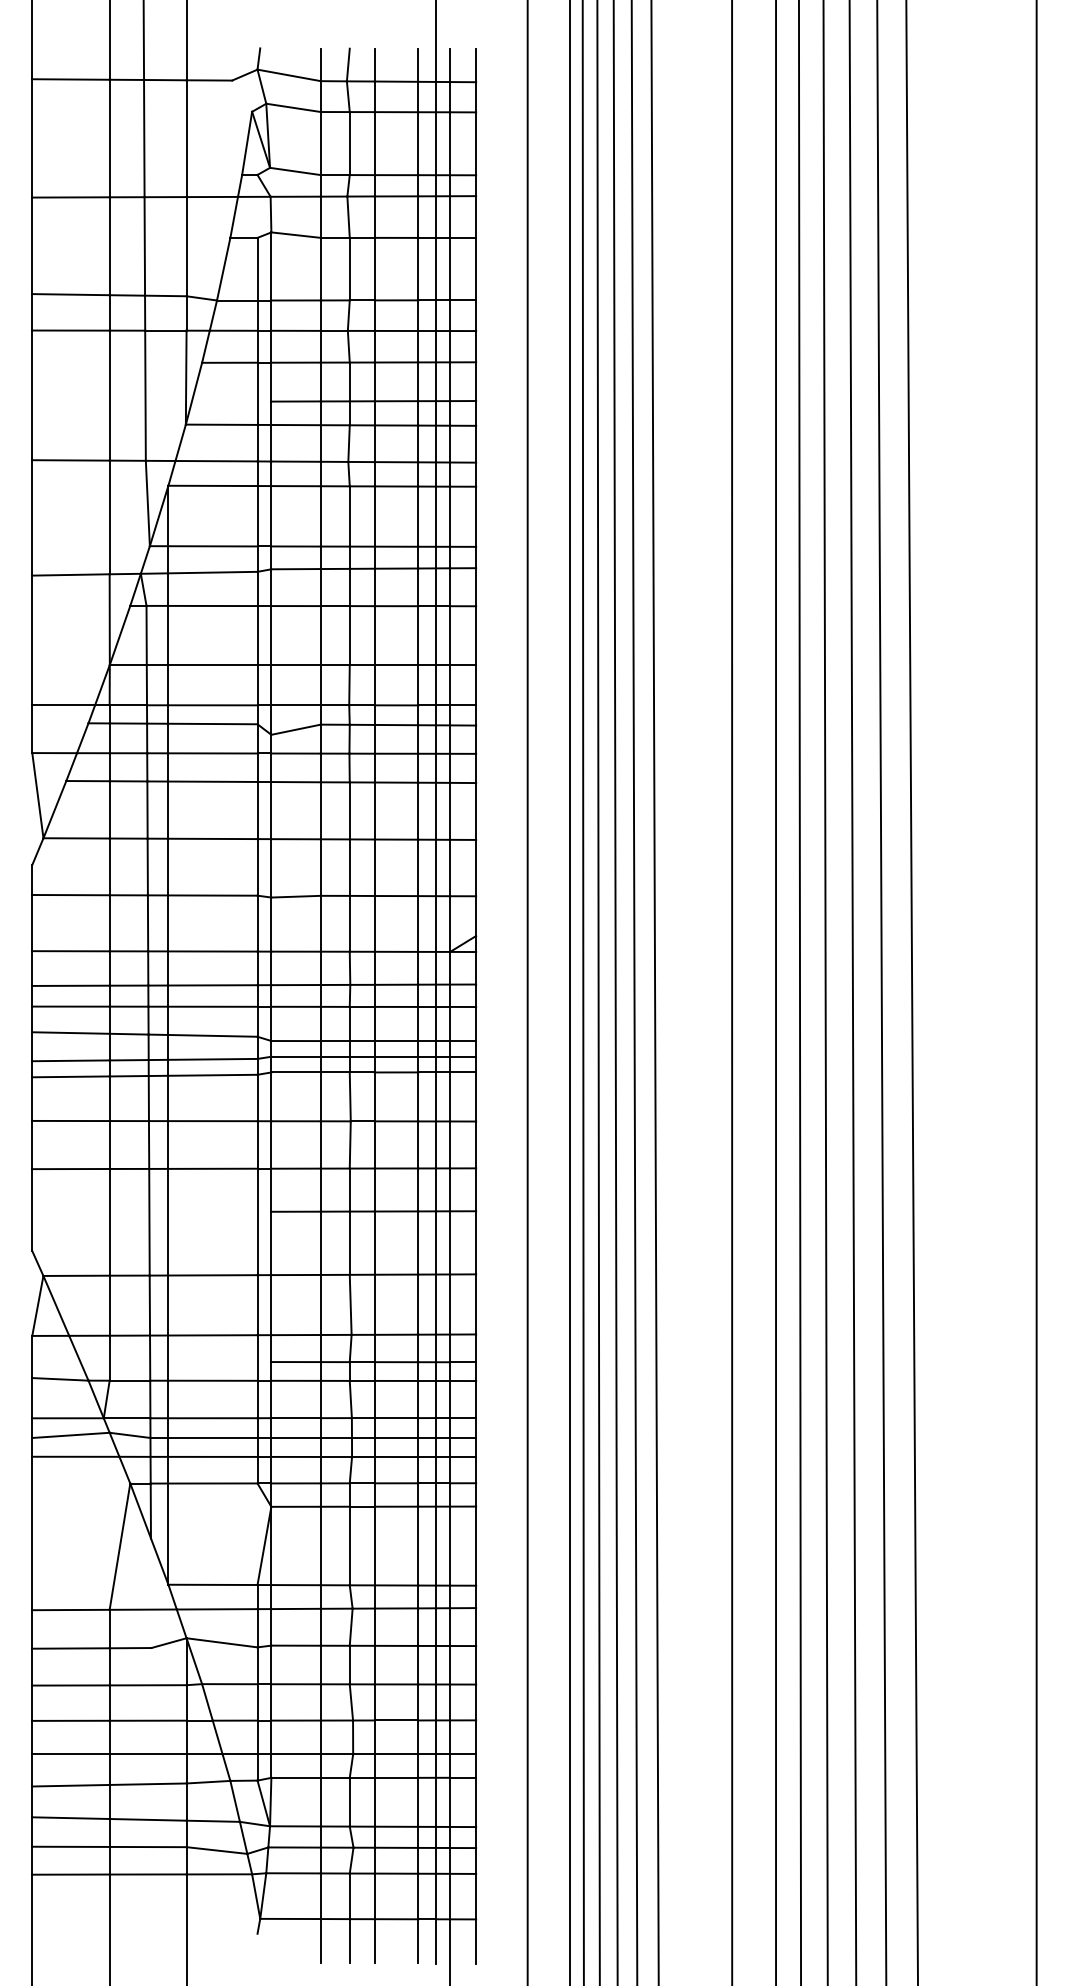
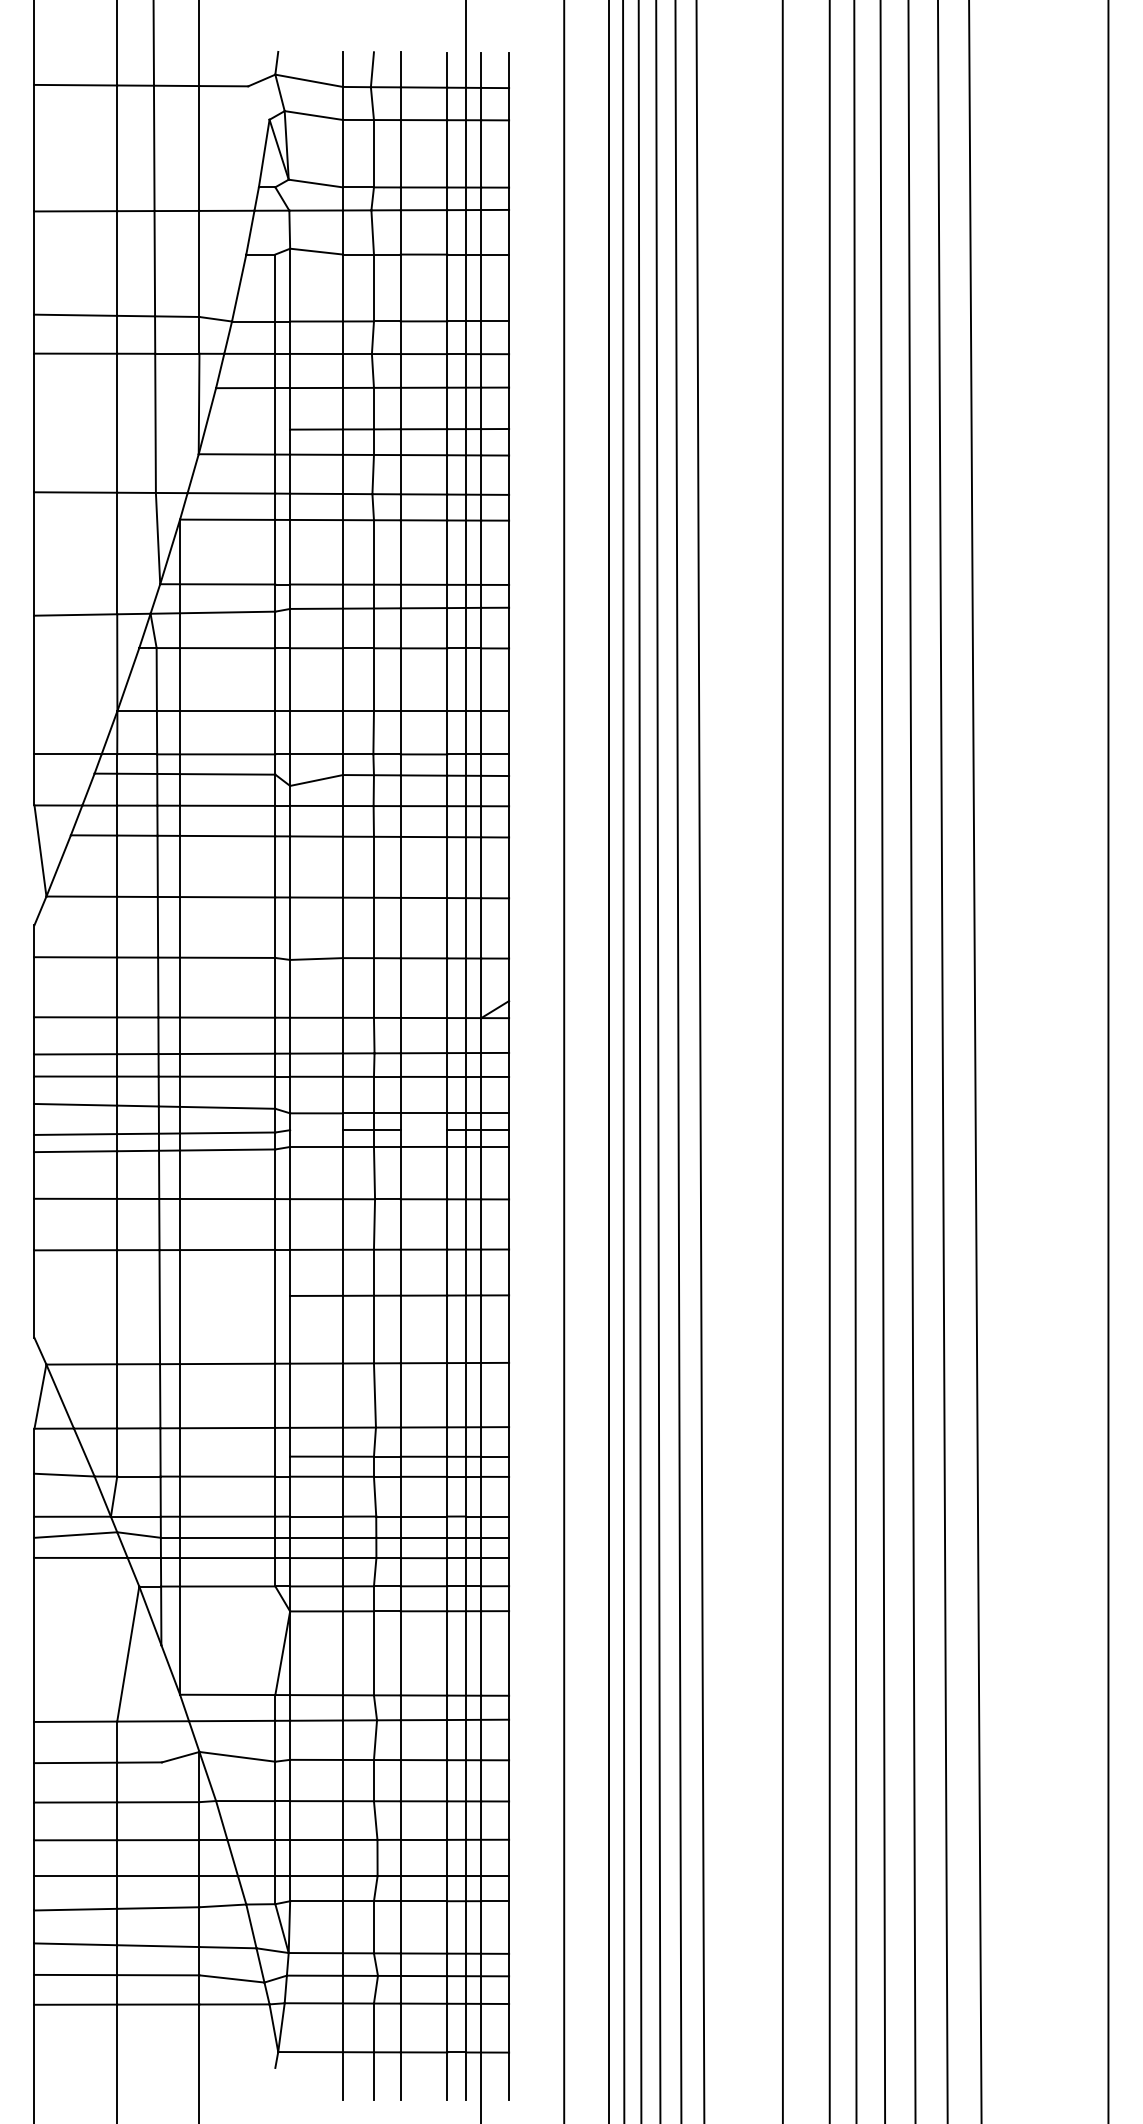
line: (296, 1057) -> (316, 1130), removed
line: (396, 1057) -> (423, 1130), removed

